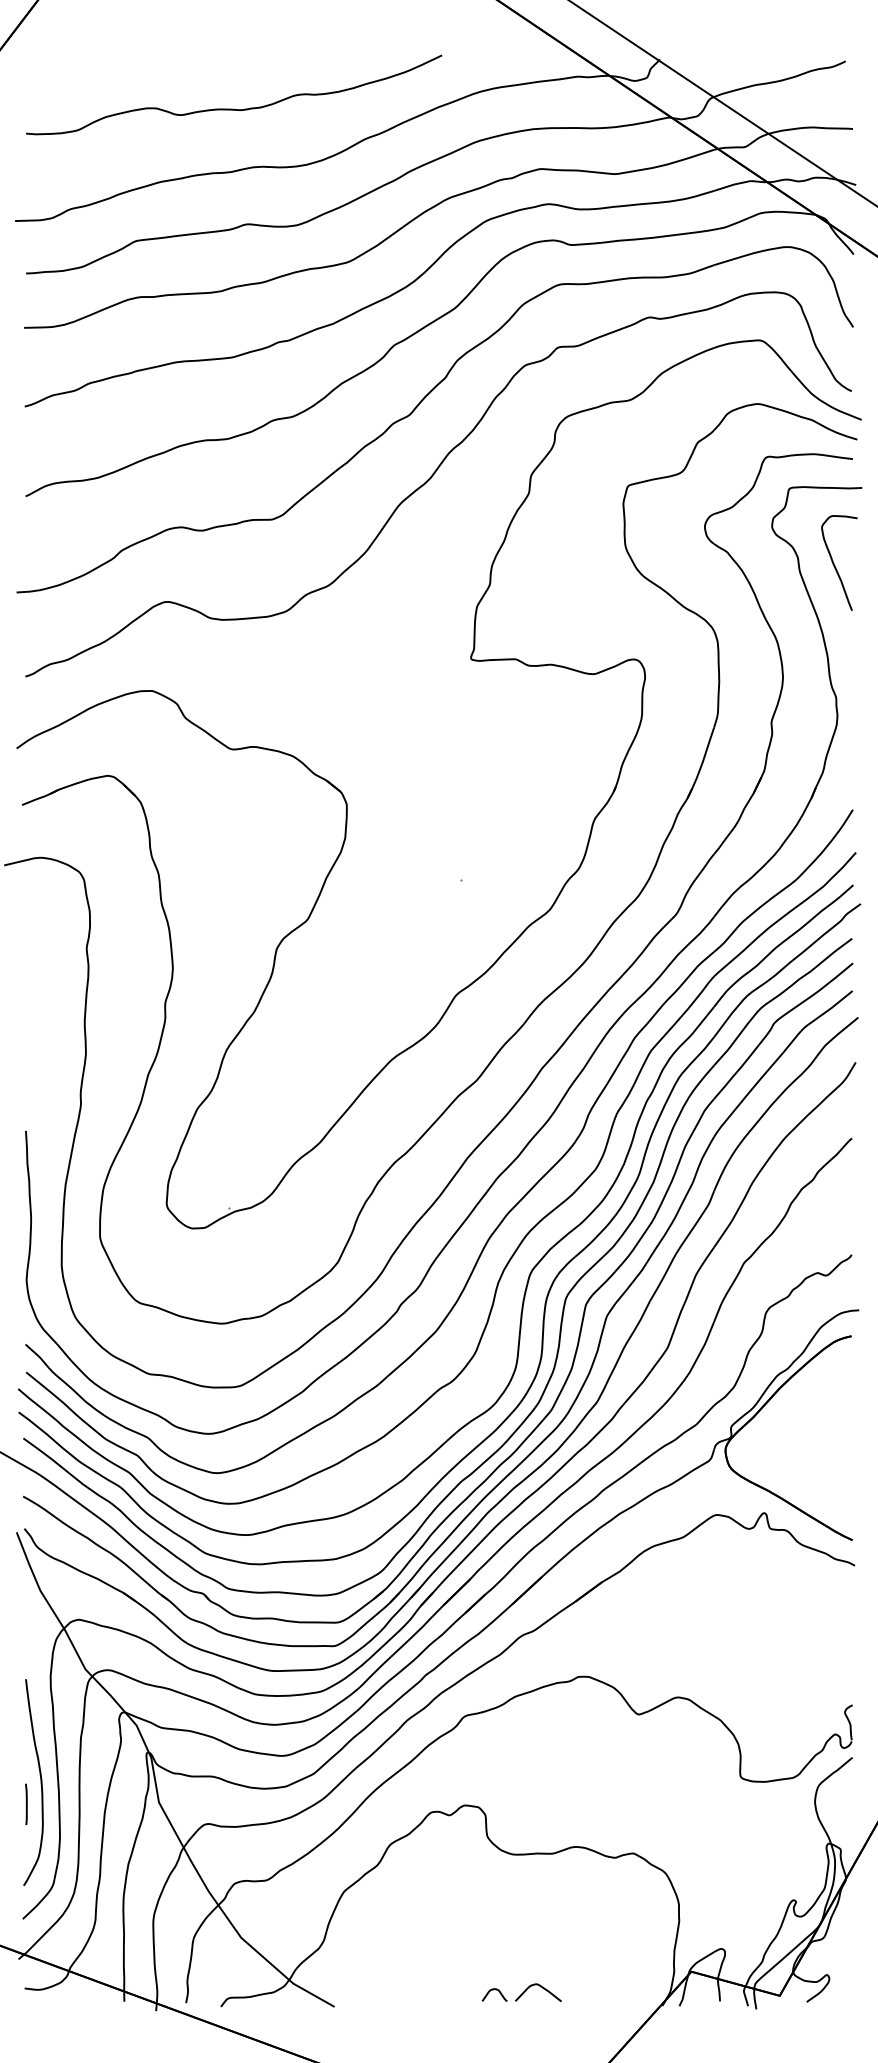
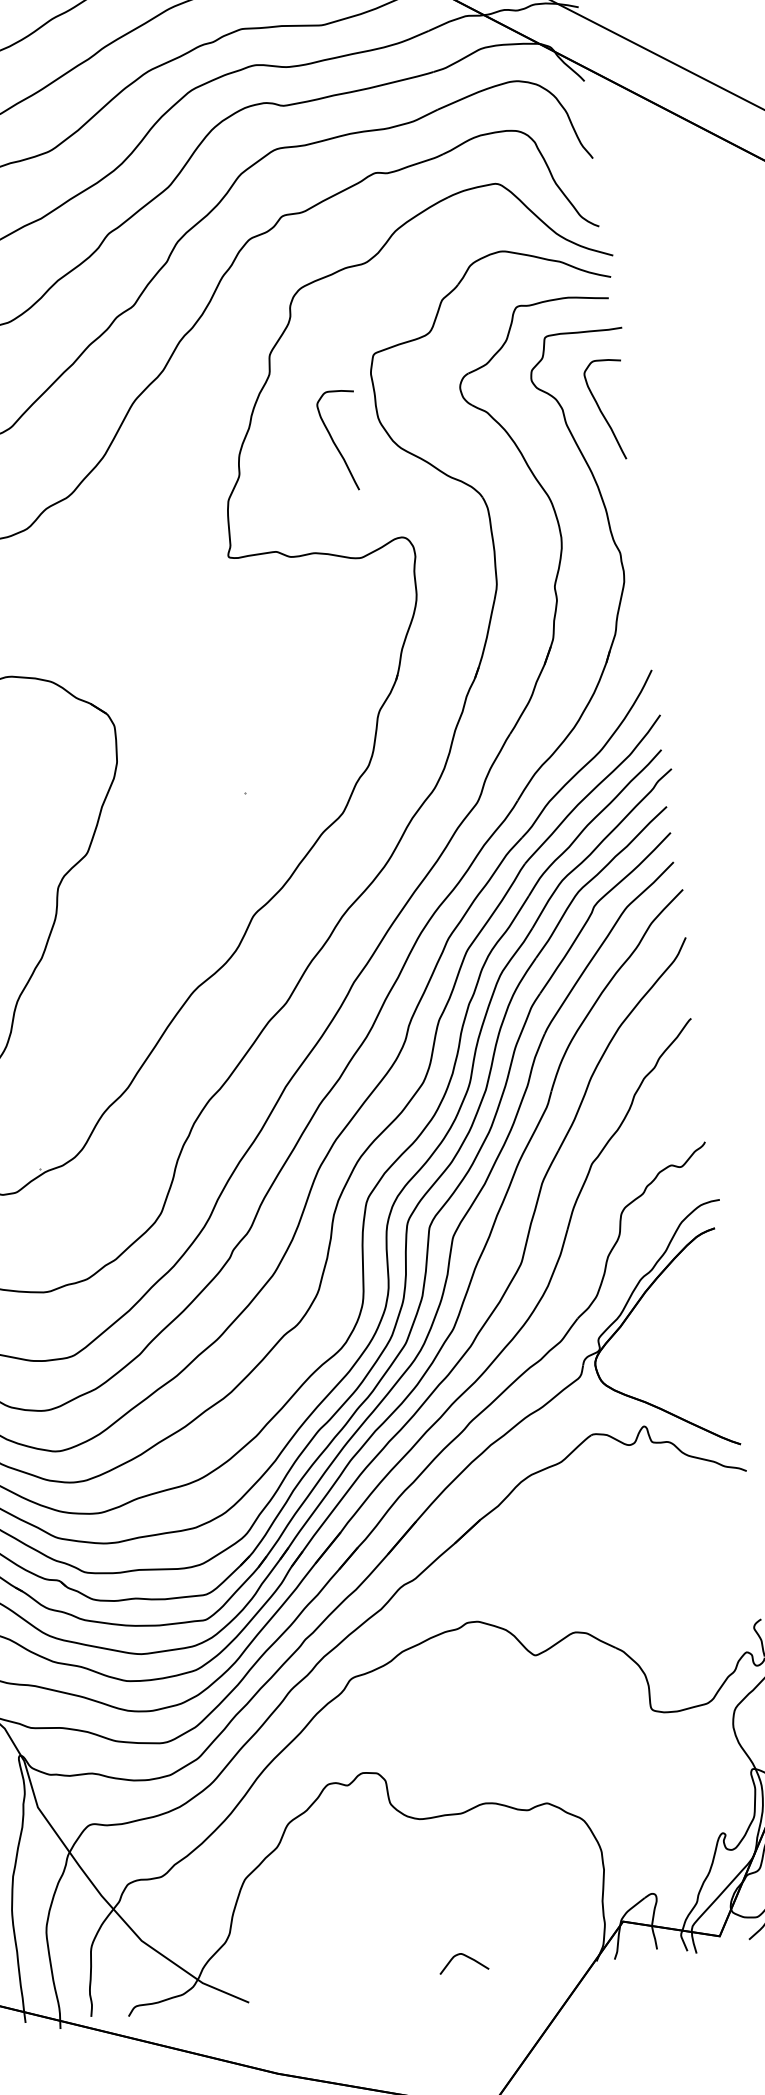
curve: (583, 565) -> (336, 444), added
curve: (493, 1990) -> (415, 1965), removed

